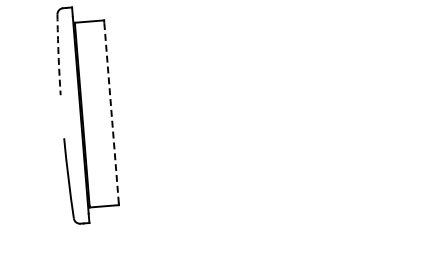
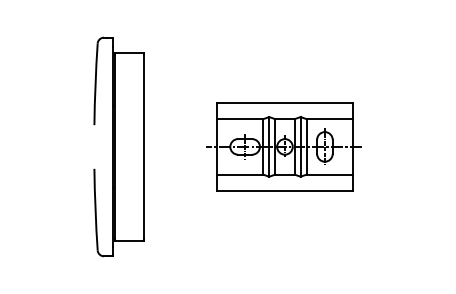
arc: (58, 55) -> (95, 84), dashed -> solid
part: (248, 101) -> (283, 146), added
line: (111, 112) -> (144, 146), dashed -> solid

